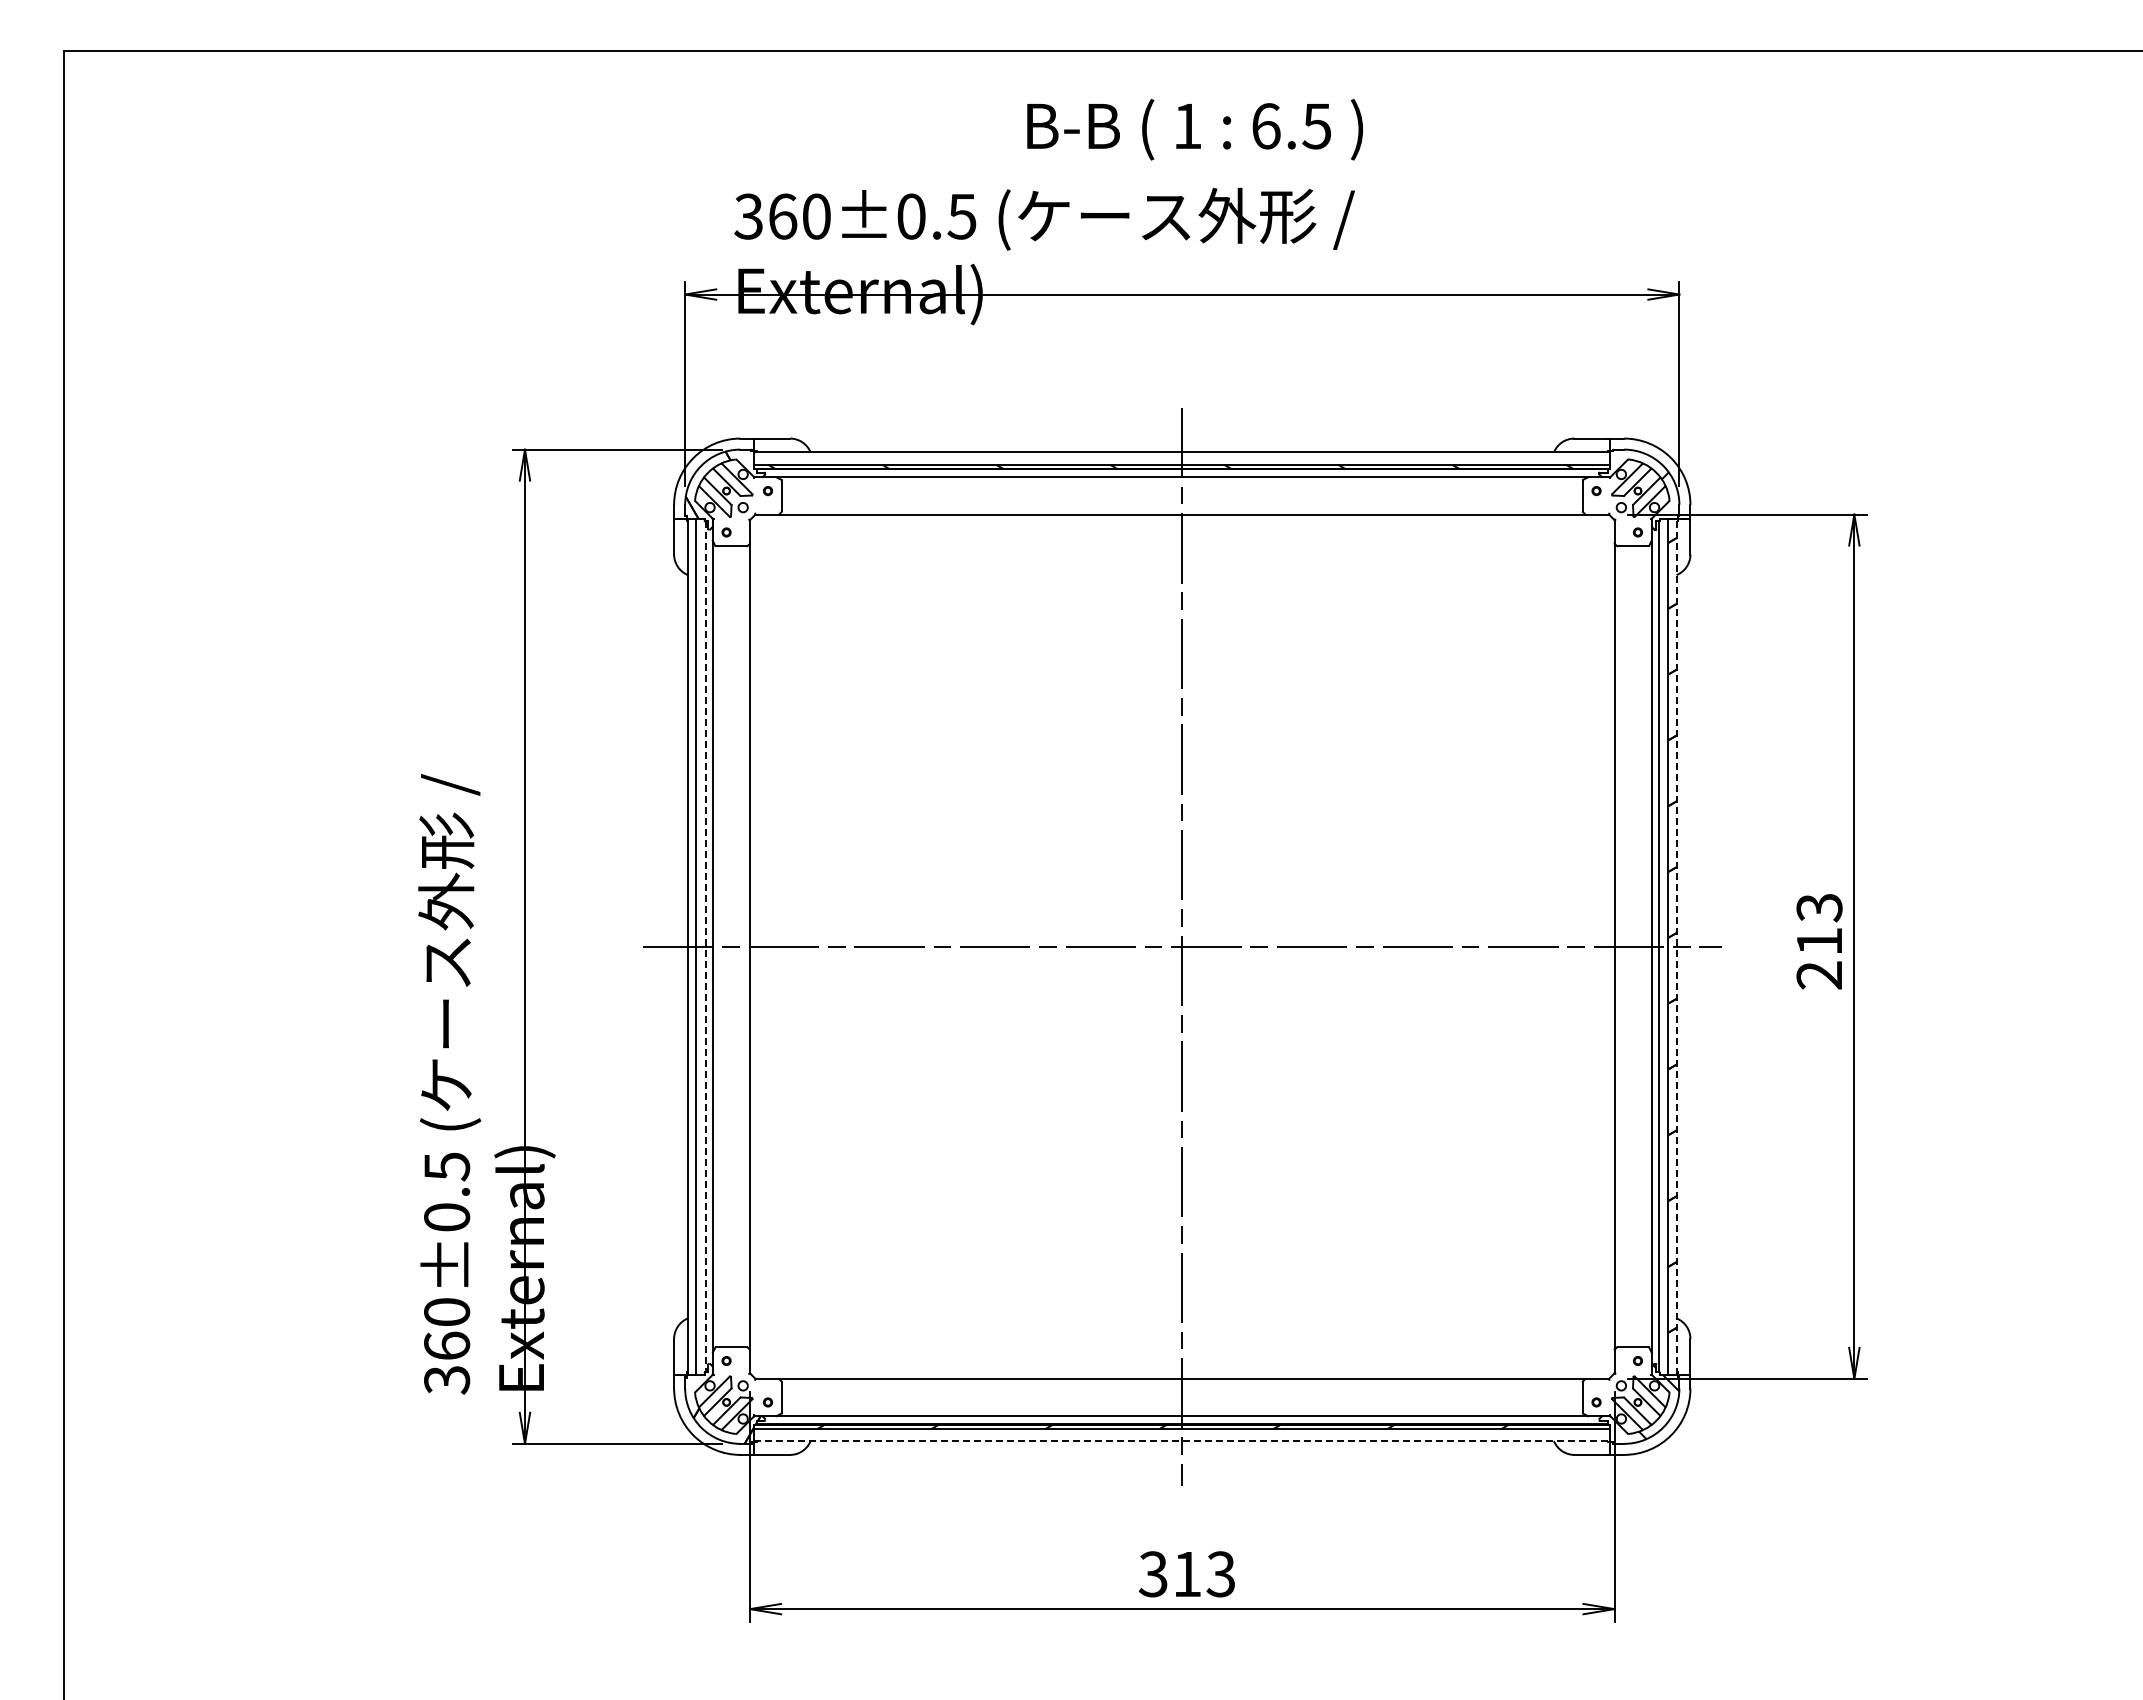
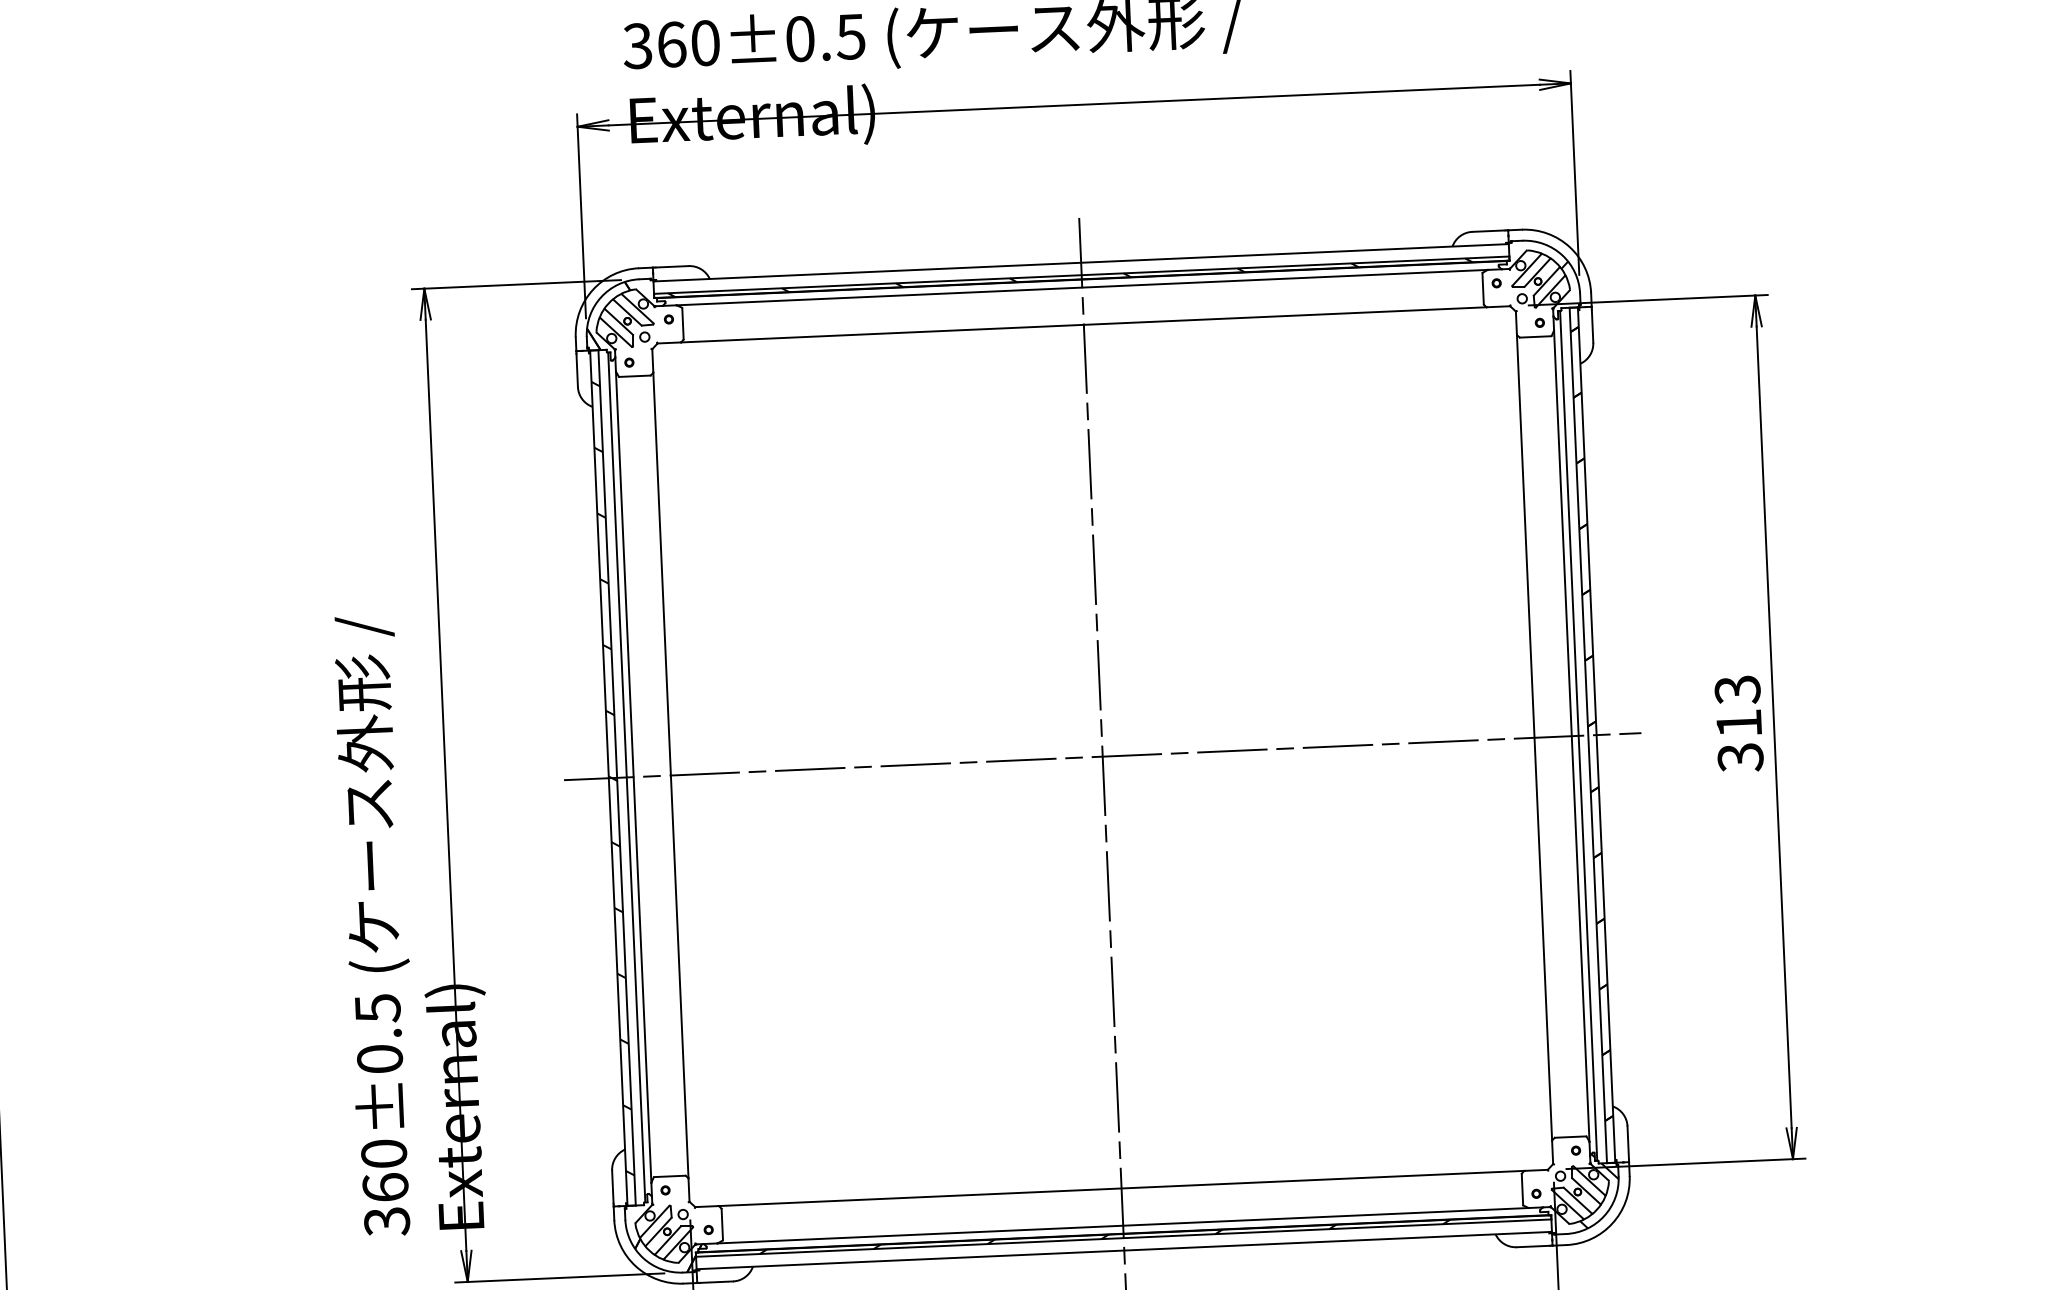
line: (1676, 946) -> (1596, 734), dashed -> solid
hatch: (691, 947) -> (612, 778), added
line: (705, 947) -> (626, 778), dashed -> solid
text: (1819, 975) -> (1740, 757), 213 -> 313
line: (1182, 1441) -> (1124, 1250), dashed -> solid

